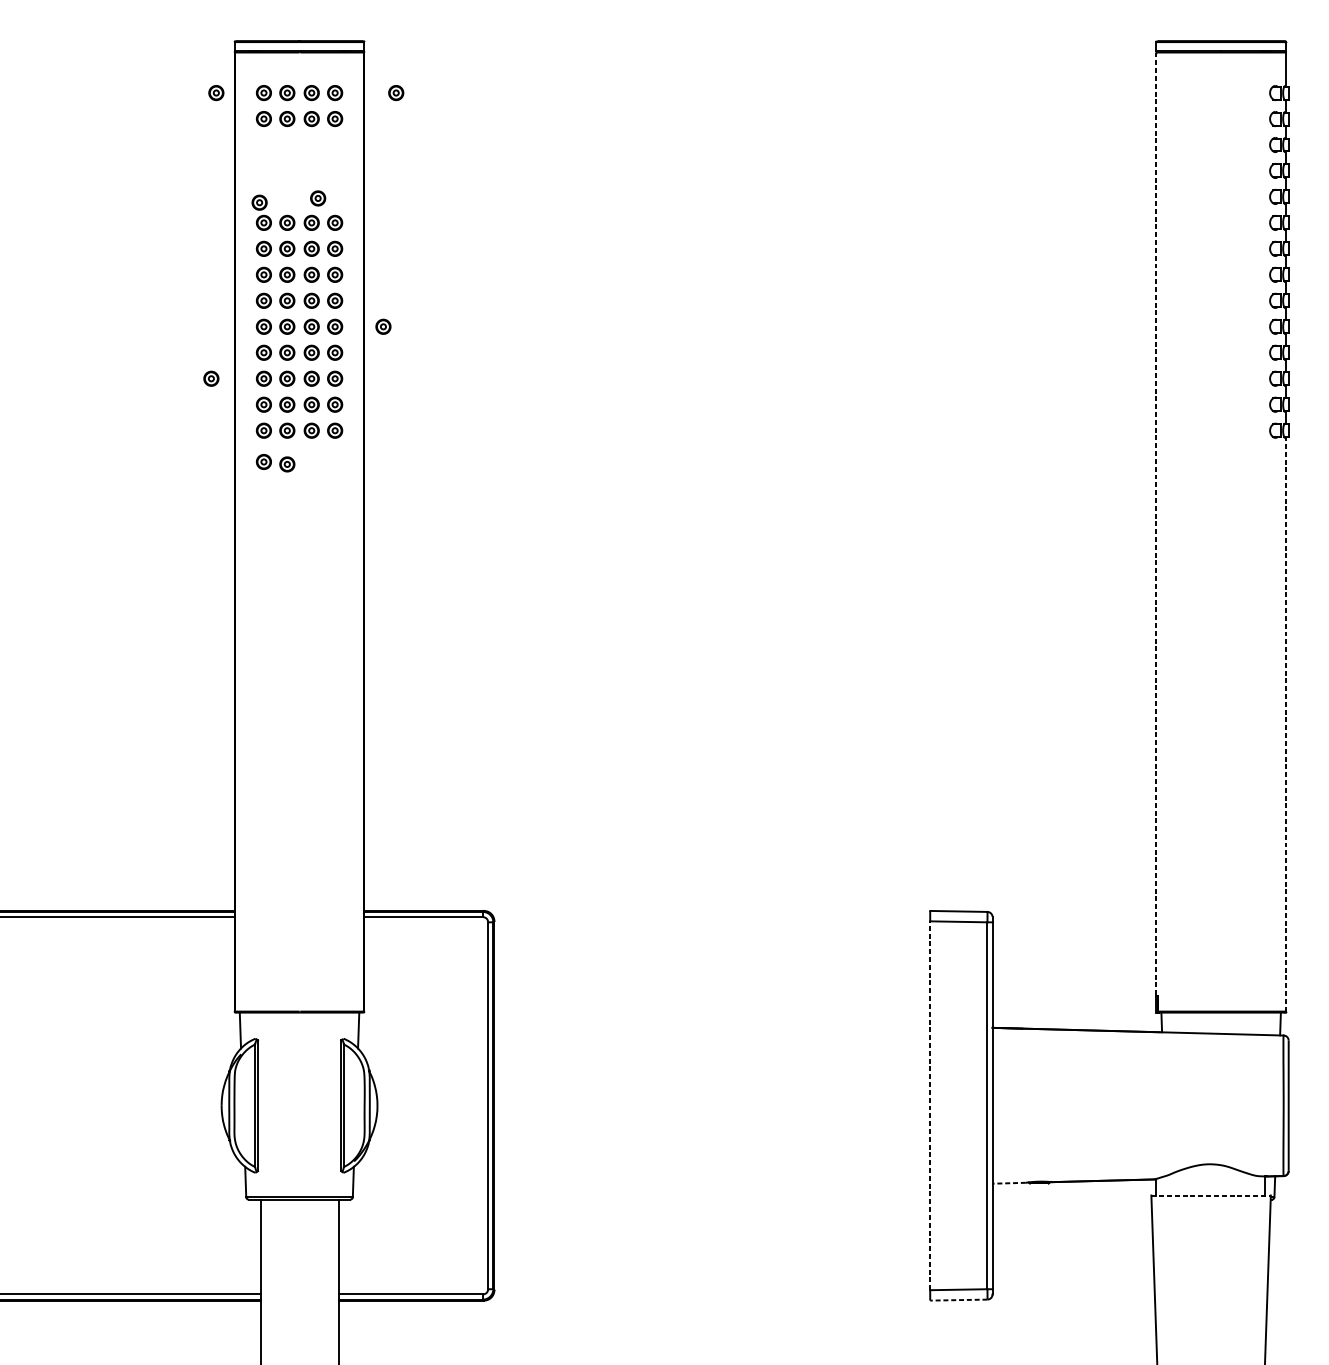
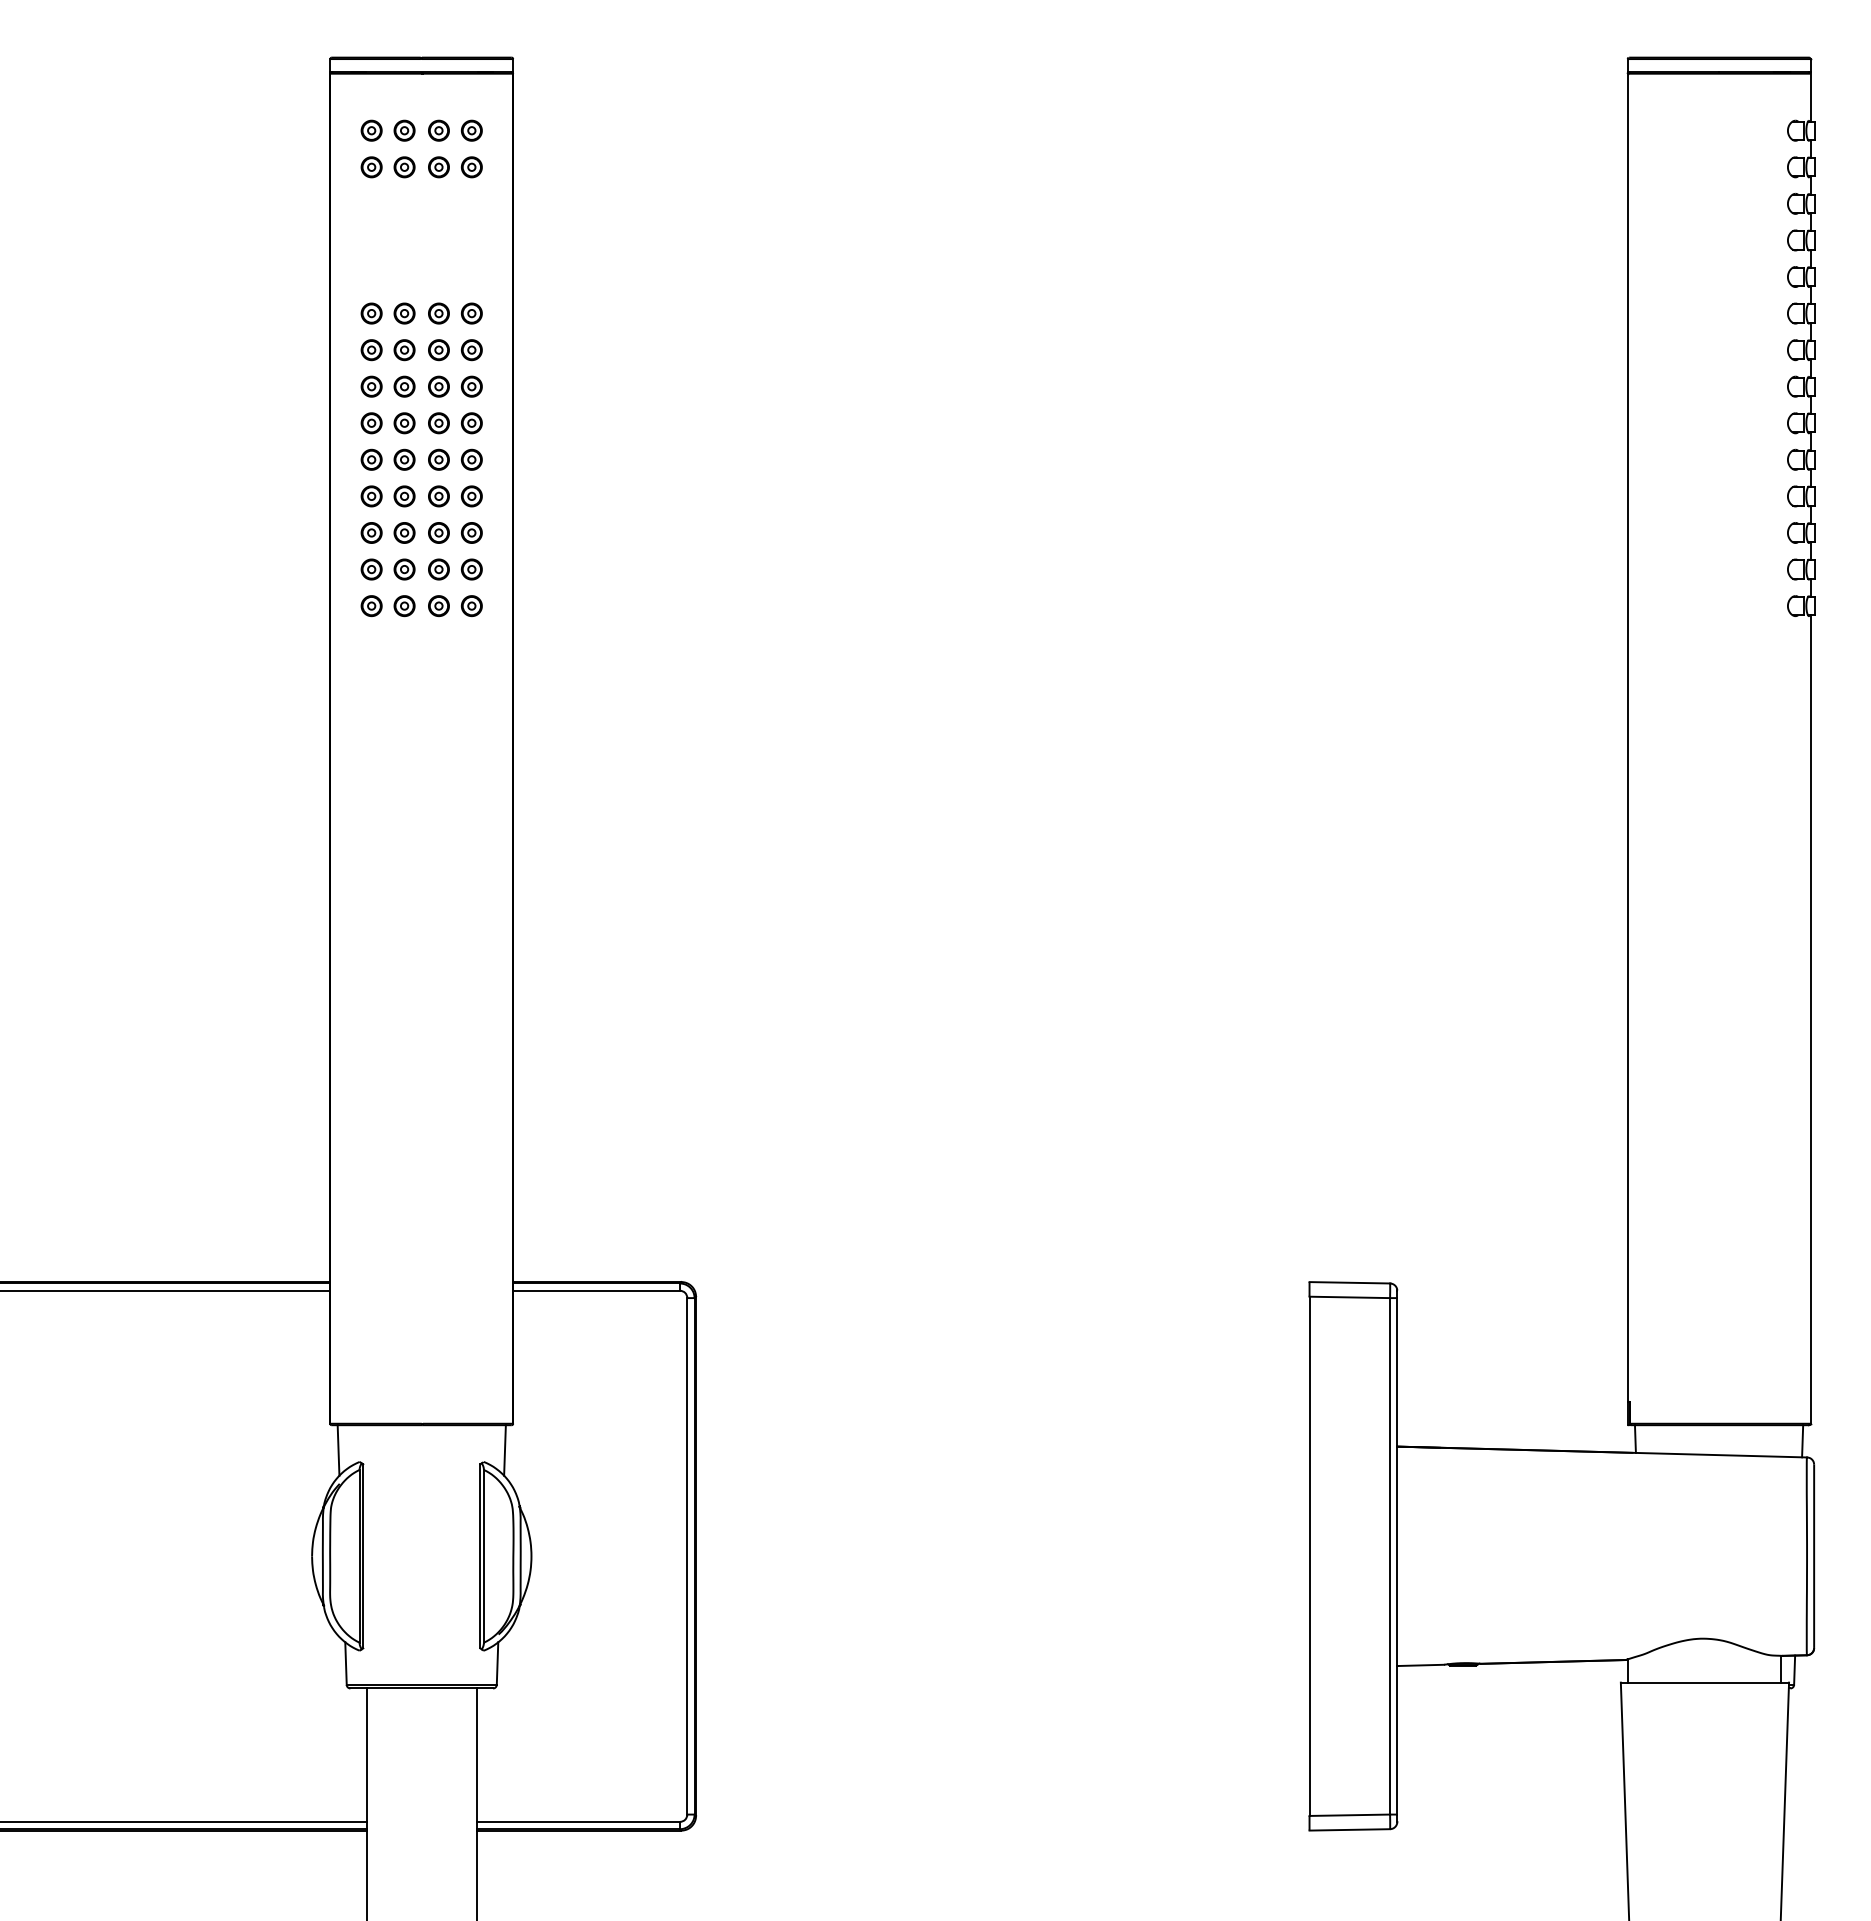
part: (216, 92) -> (304, 130), removed
part: (395, 92) -> (557, 130), removed
part: (317, 198) -> (447, 279), removed
part: (259, 202) -> (365, 285), removed
part: (383, 326) -> (539, 459), removed
part: (211, 378) -> (297, 532), removed
part: (263, 462) -> (371, 650), removed
part: (287, 464) -> (404, 653), removed
line: (1156, 524) -> (1627, 738), dashed -> solid
line: (1286, 724) -> (1810, 1019), dashed -> solid
line: (930, 1105) -> (1309, 1556), dashed -> solid
line: (1009, 1183) -> (1420, 1665), dashed -> solid
line: (1211, 1195) -> (1705, 1682), dashed -> solid
line: (958, 1299) -> (1349, 1829), dashed -> solid

